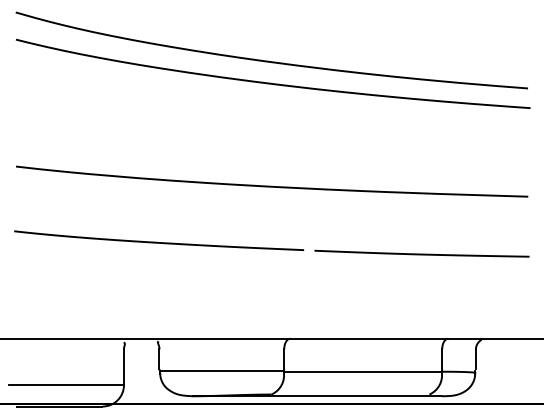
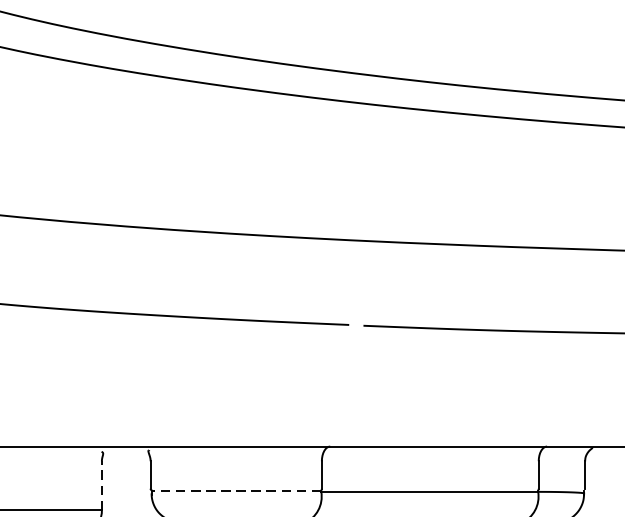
line: (124, 366) -> (102, 484), solid -> dashed
line: (222, 370) -> (237, 490), solid -> dashed

